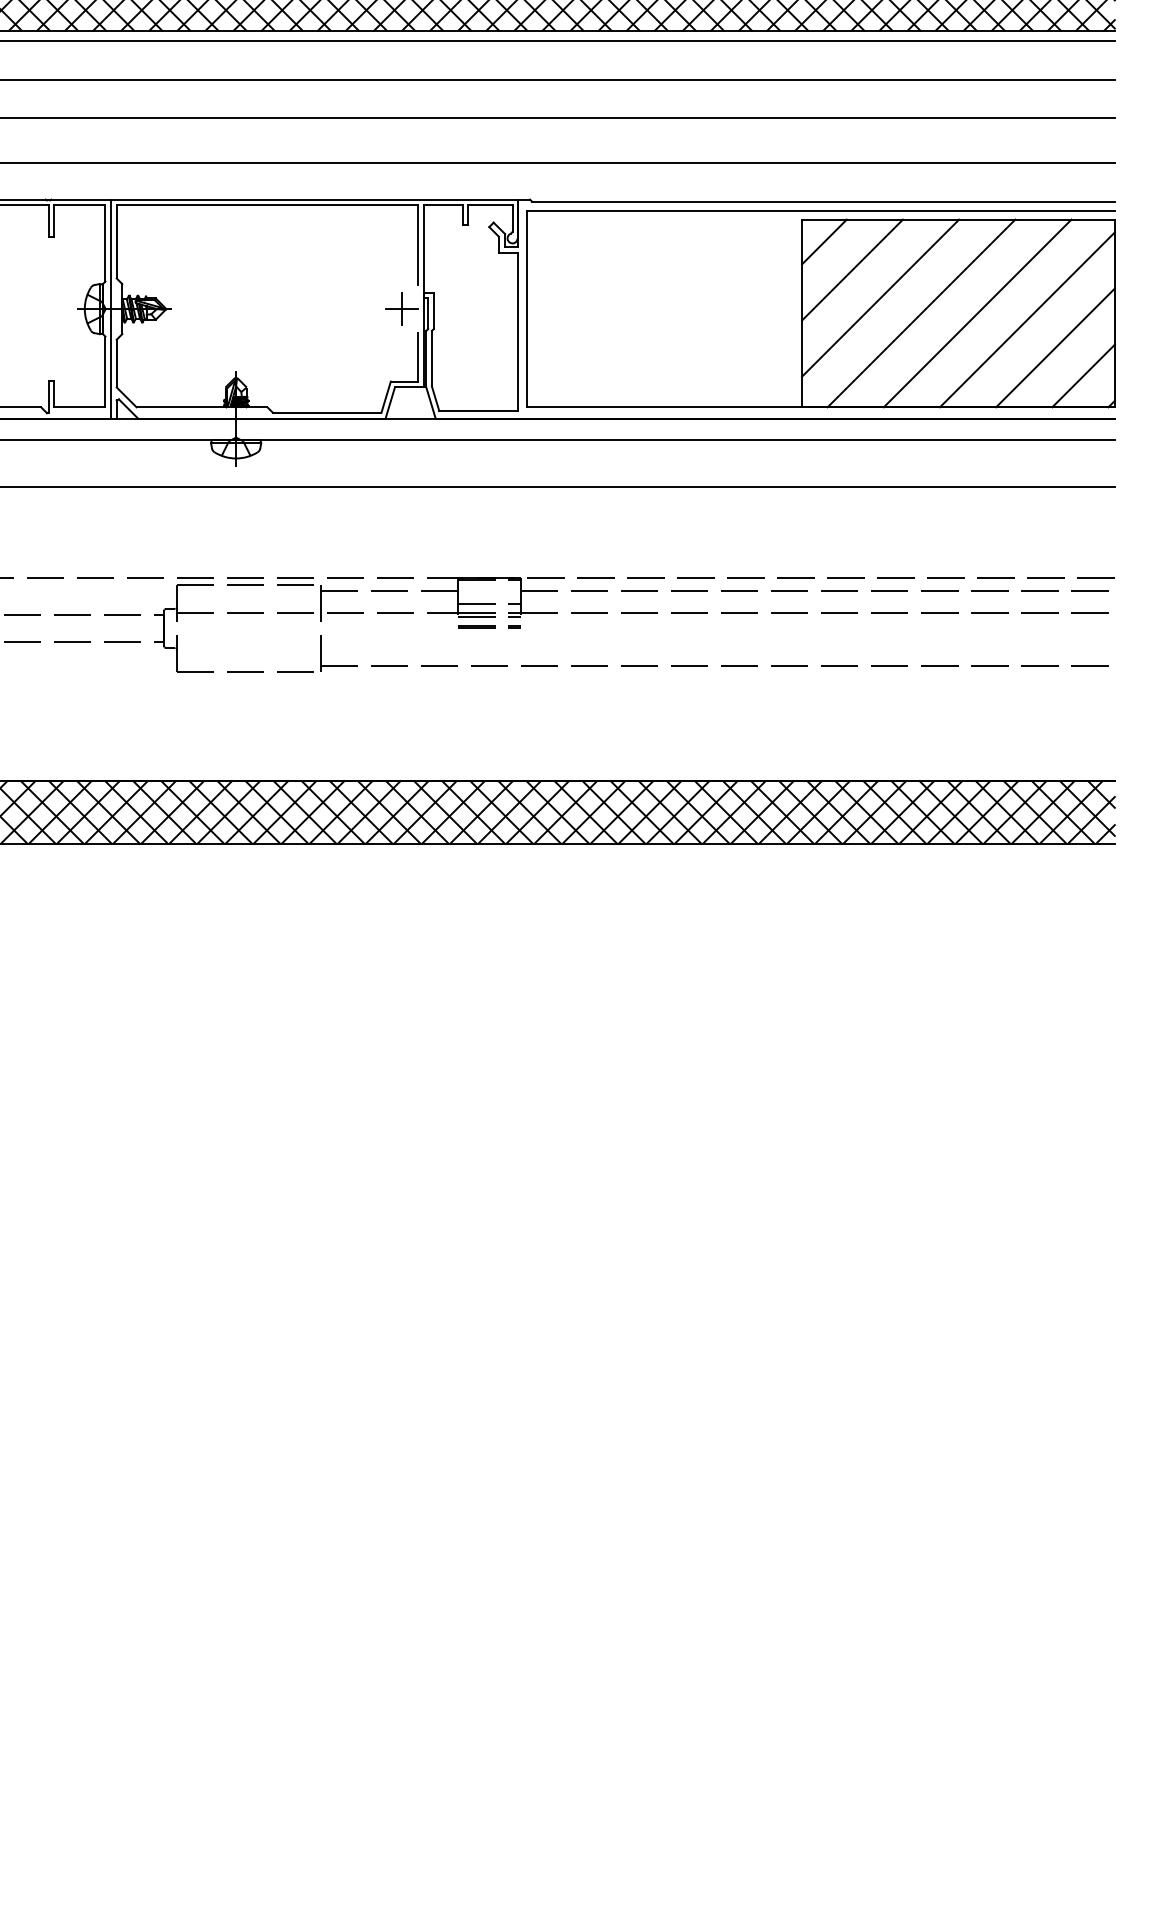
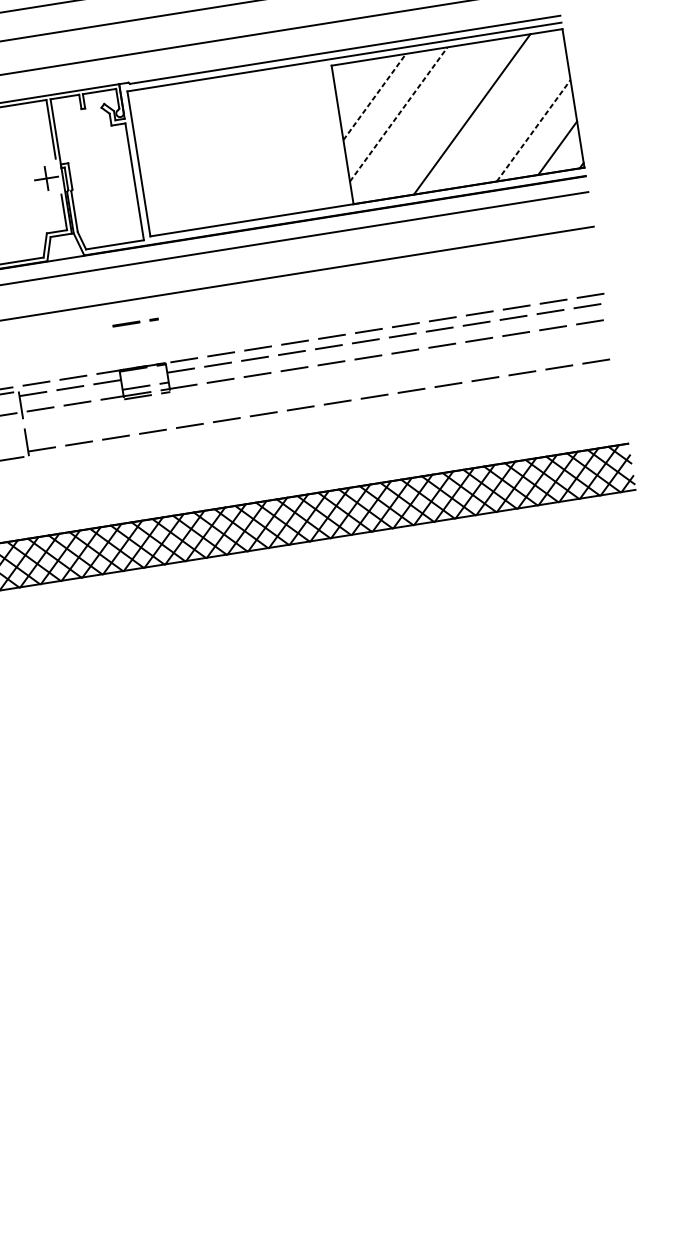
line: (824, 241) -> (350, 79), removed
line: (852, 269) -> (374, 96), solid -> dashed
line: (880, 297) -> (398, 114), solid -> dashed
line: (921, 313) -> (430, 121), removed
line: (1026, 319) -> (508, 113), removed
line: (1055, 347) -> (533, 130), solid -> dashed
line: (489, 626) -> (135, 322), moved

